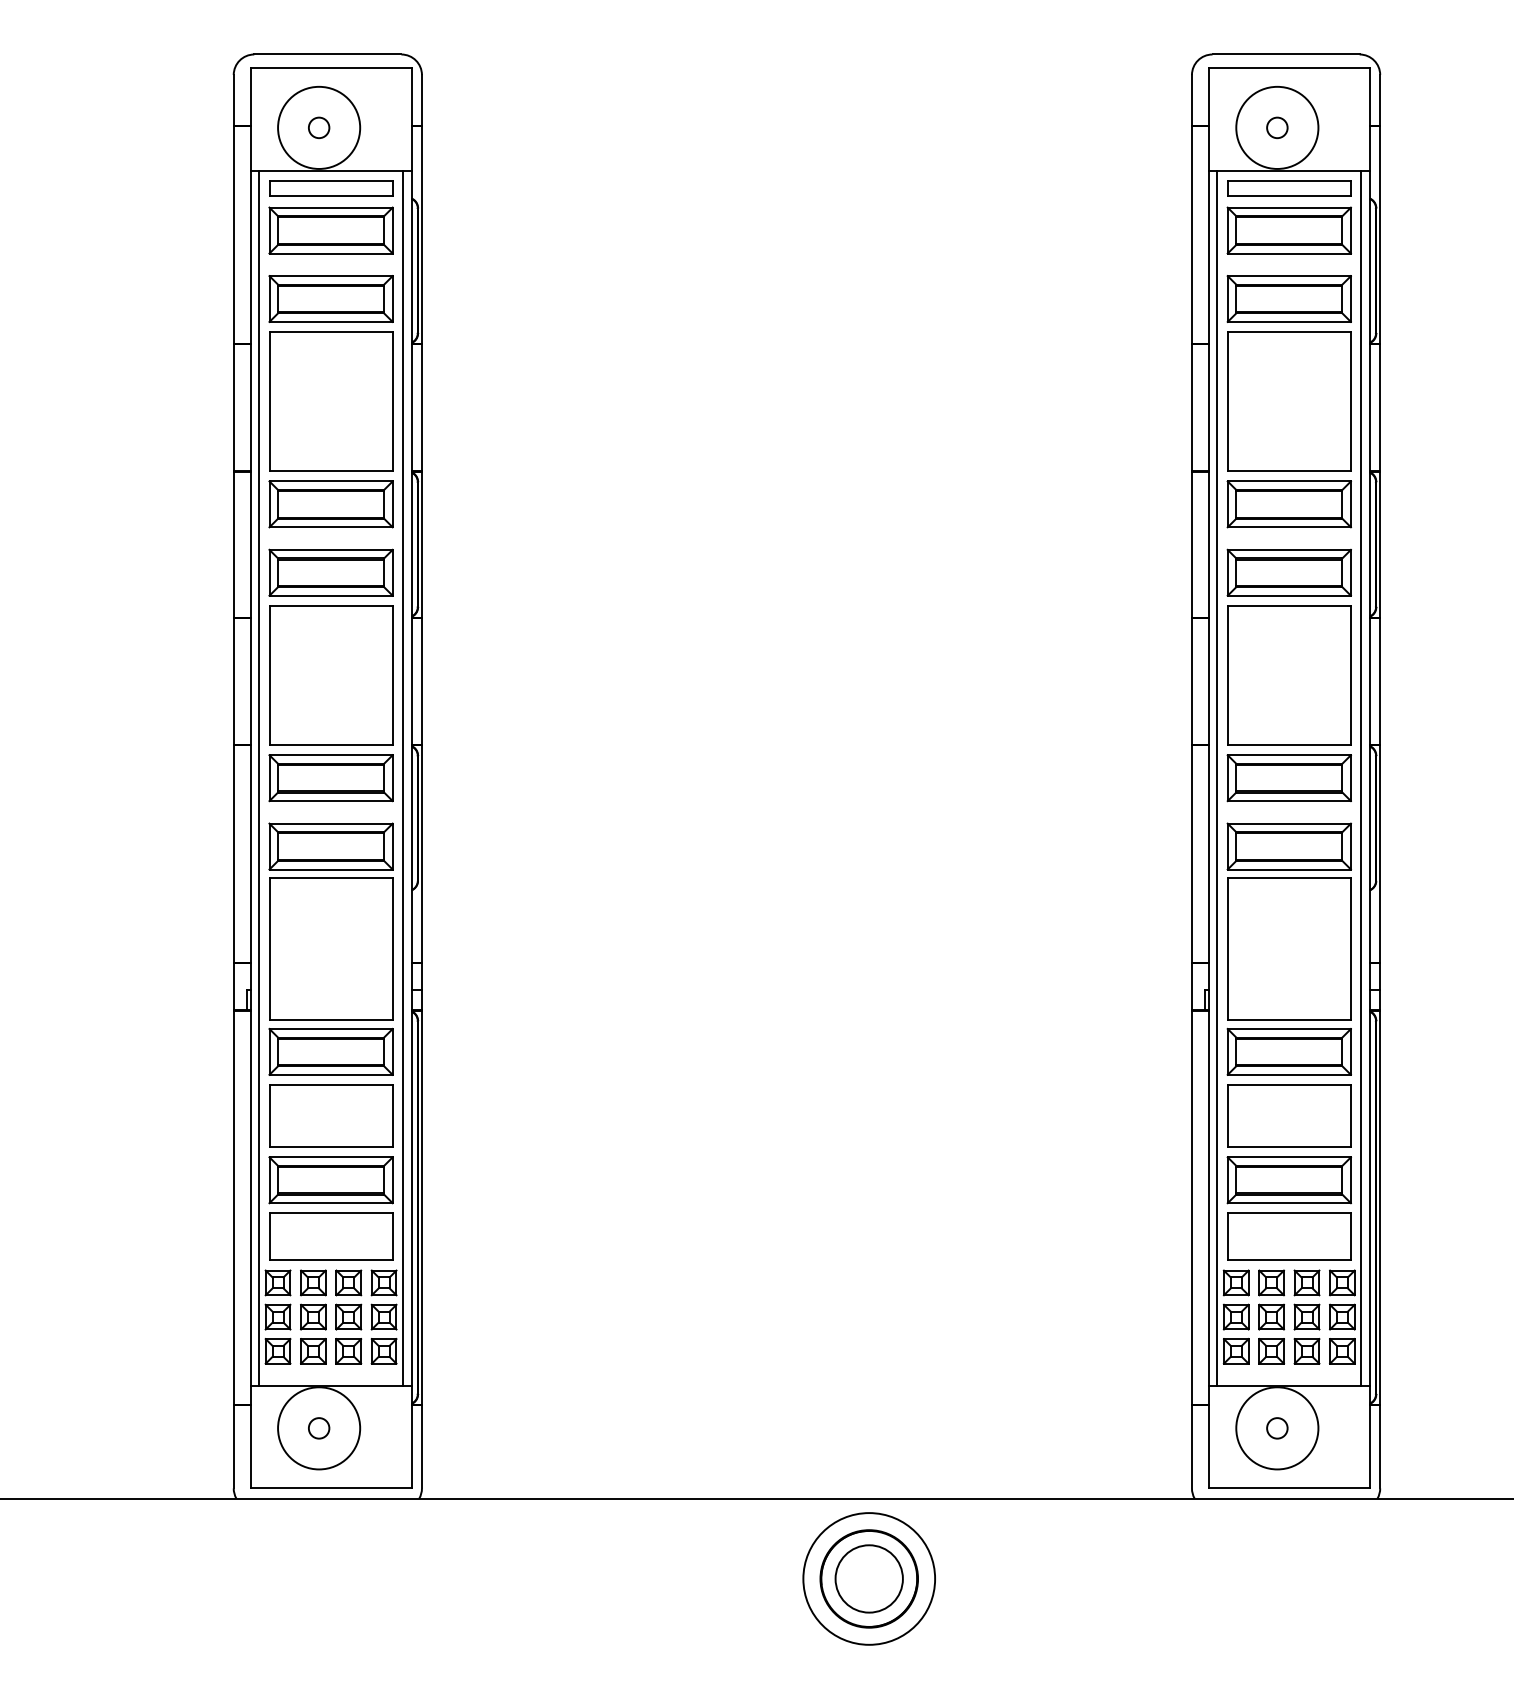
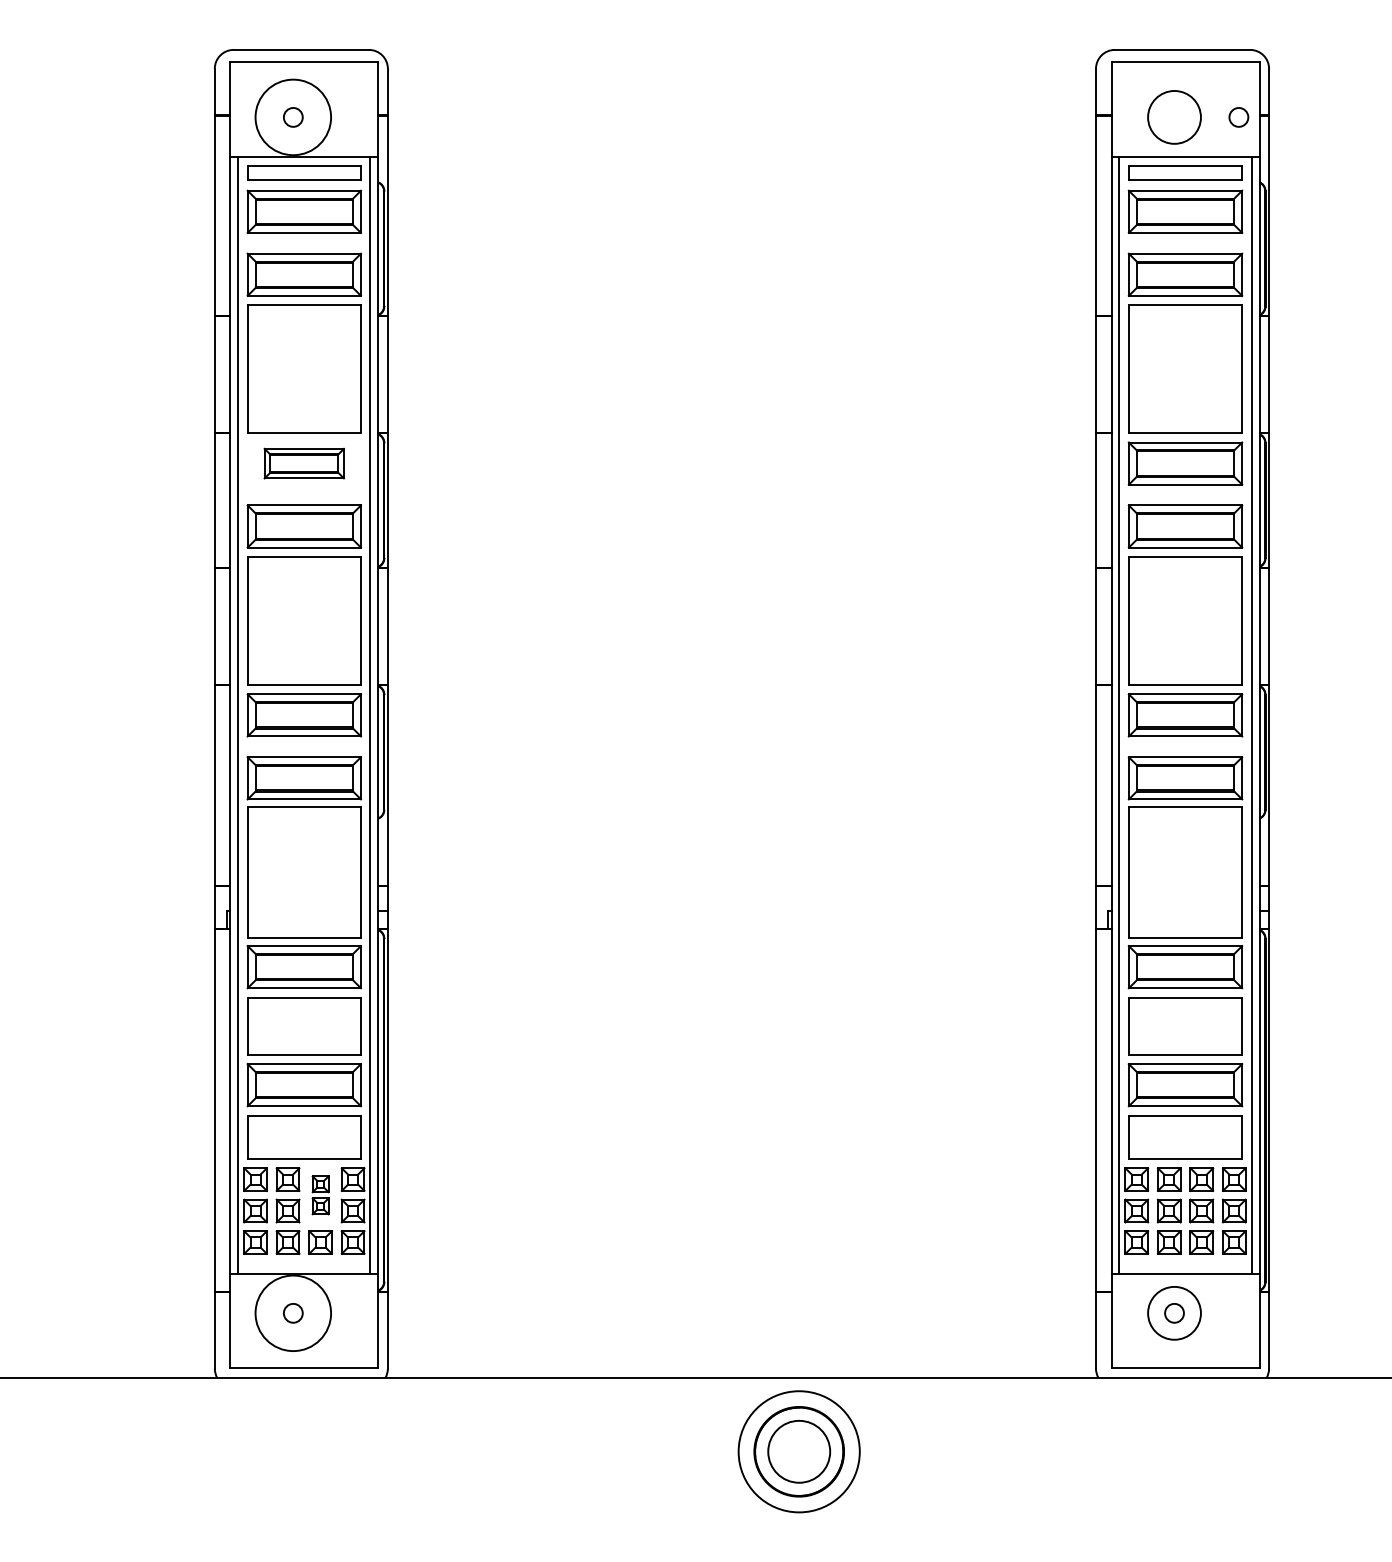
circle: (1277, 127) -> (1174, 117), size x0.7
circle: (1277, 127) -> (1239, 117), moved
part: (330, 504) -> (303, 463), size x0.7
part: (348, 1299) -> (320, 1194), size x0.7
circle: (1277, 1428) -> (1174, 1313), size x0.7

